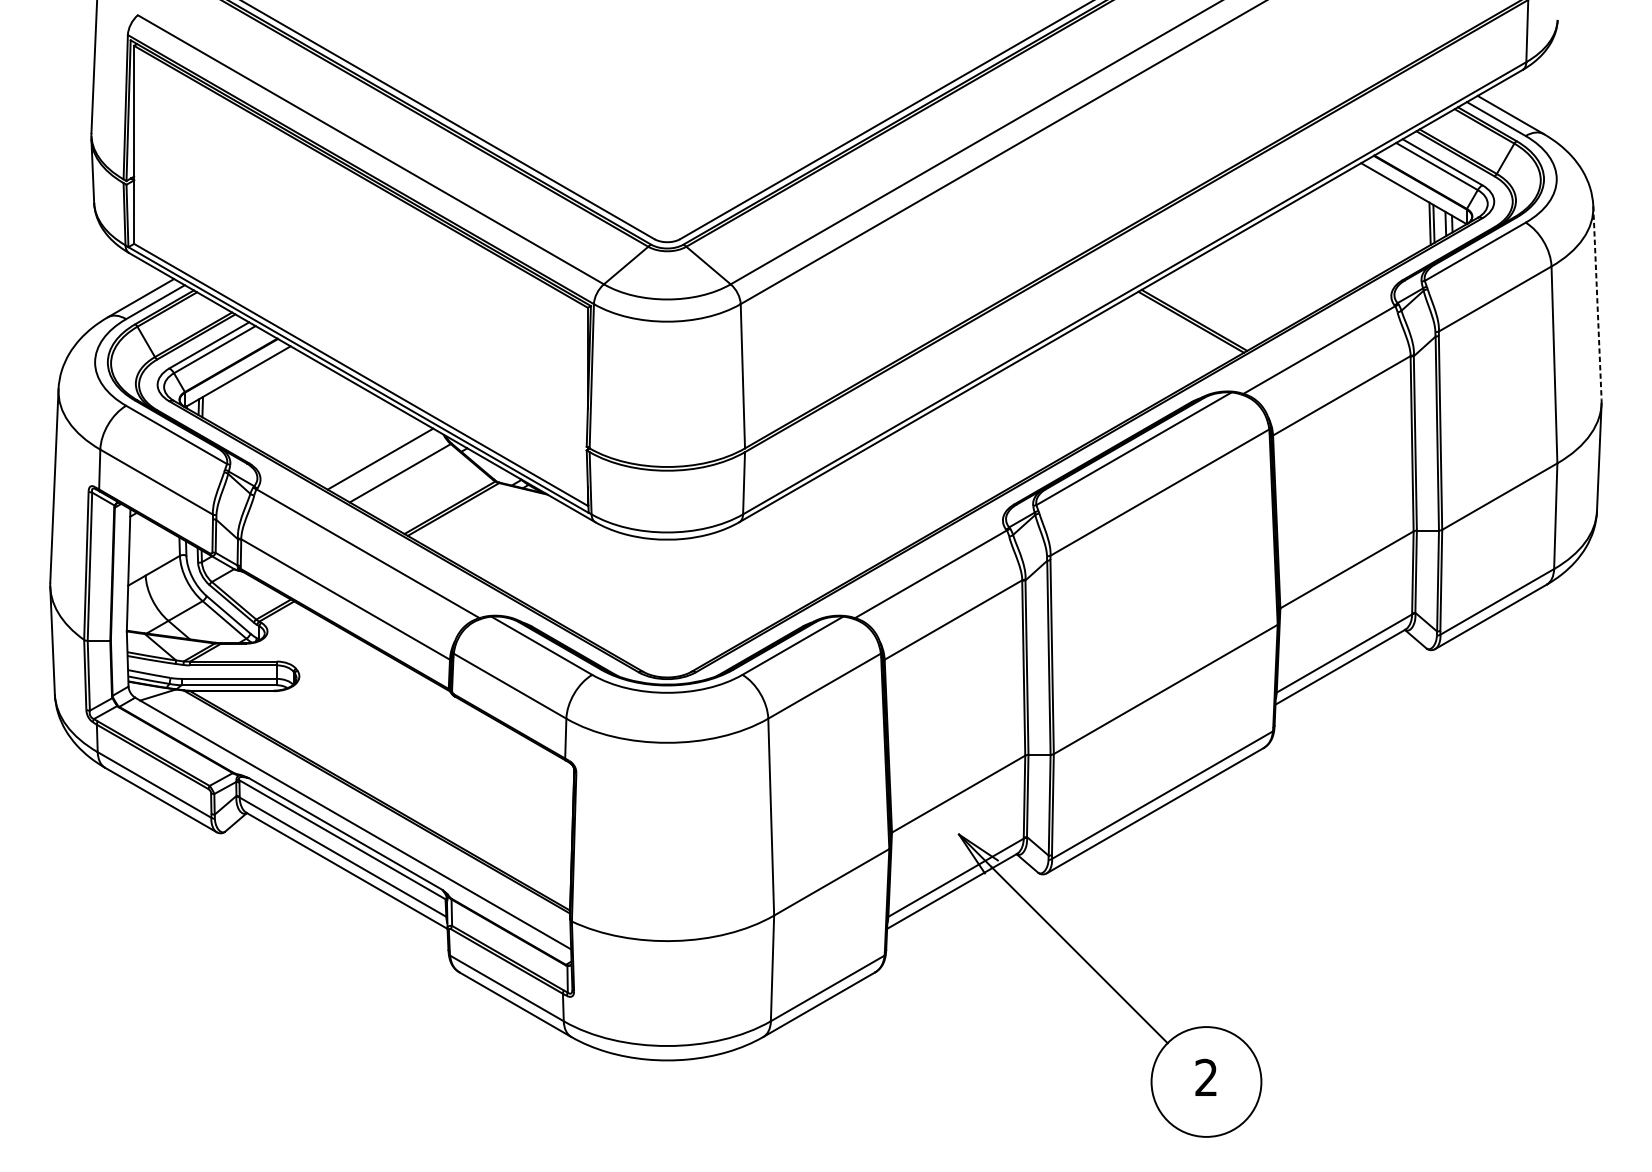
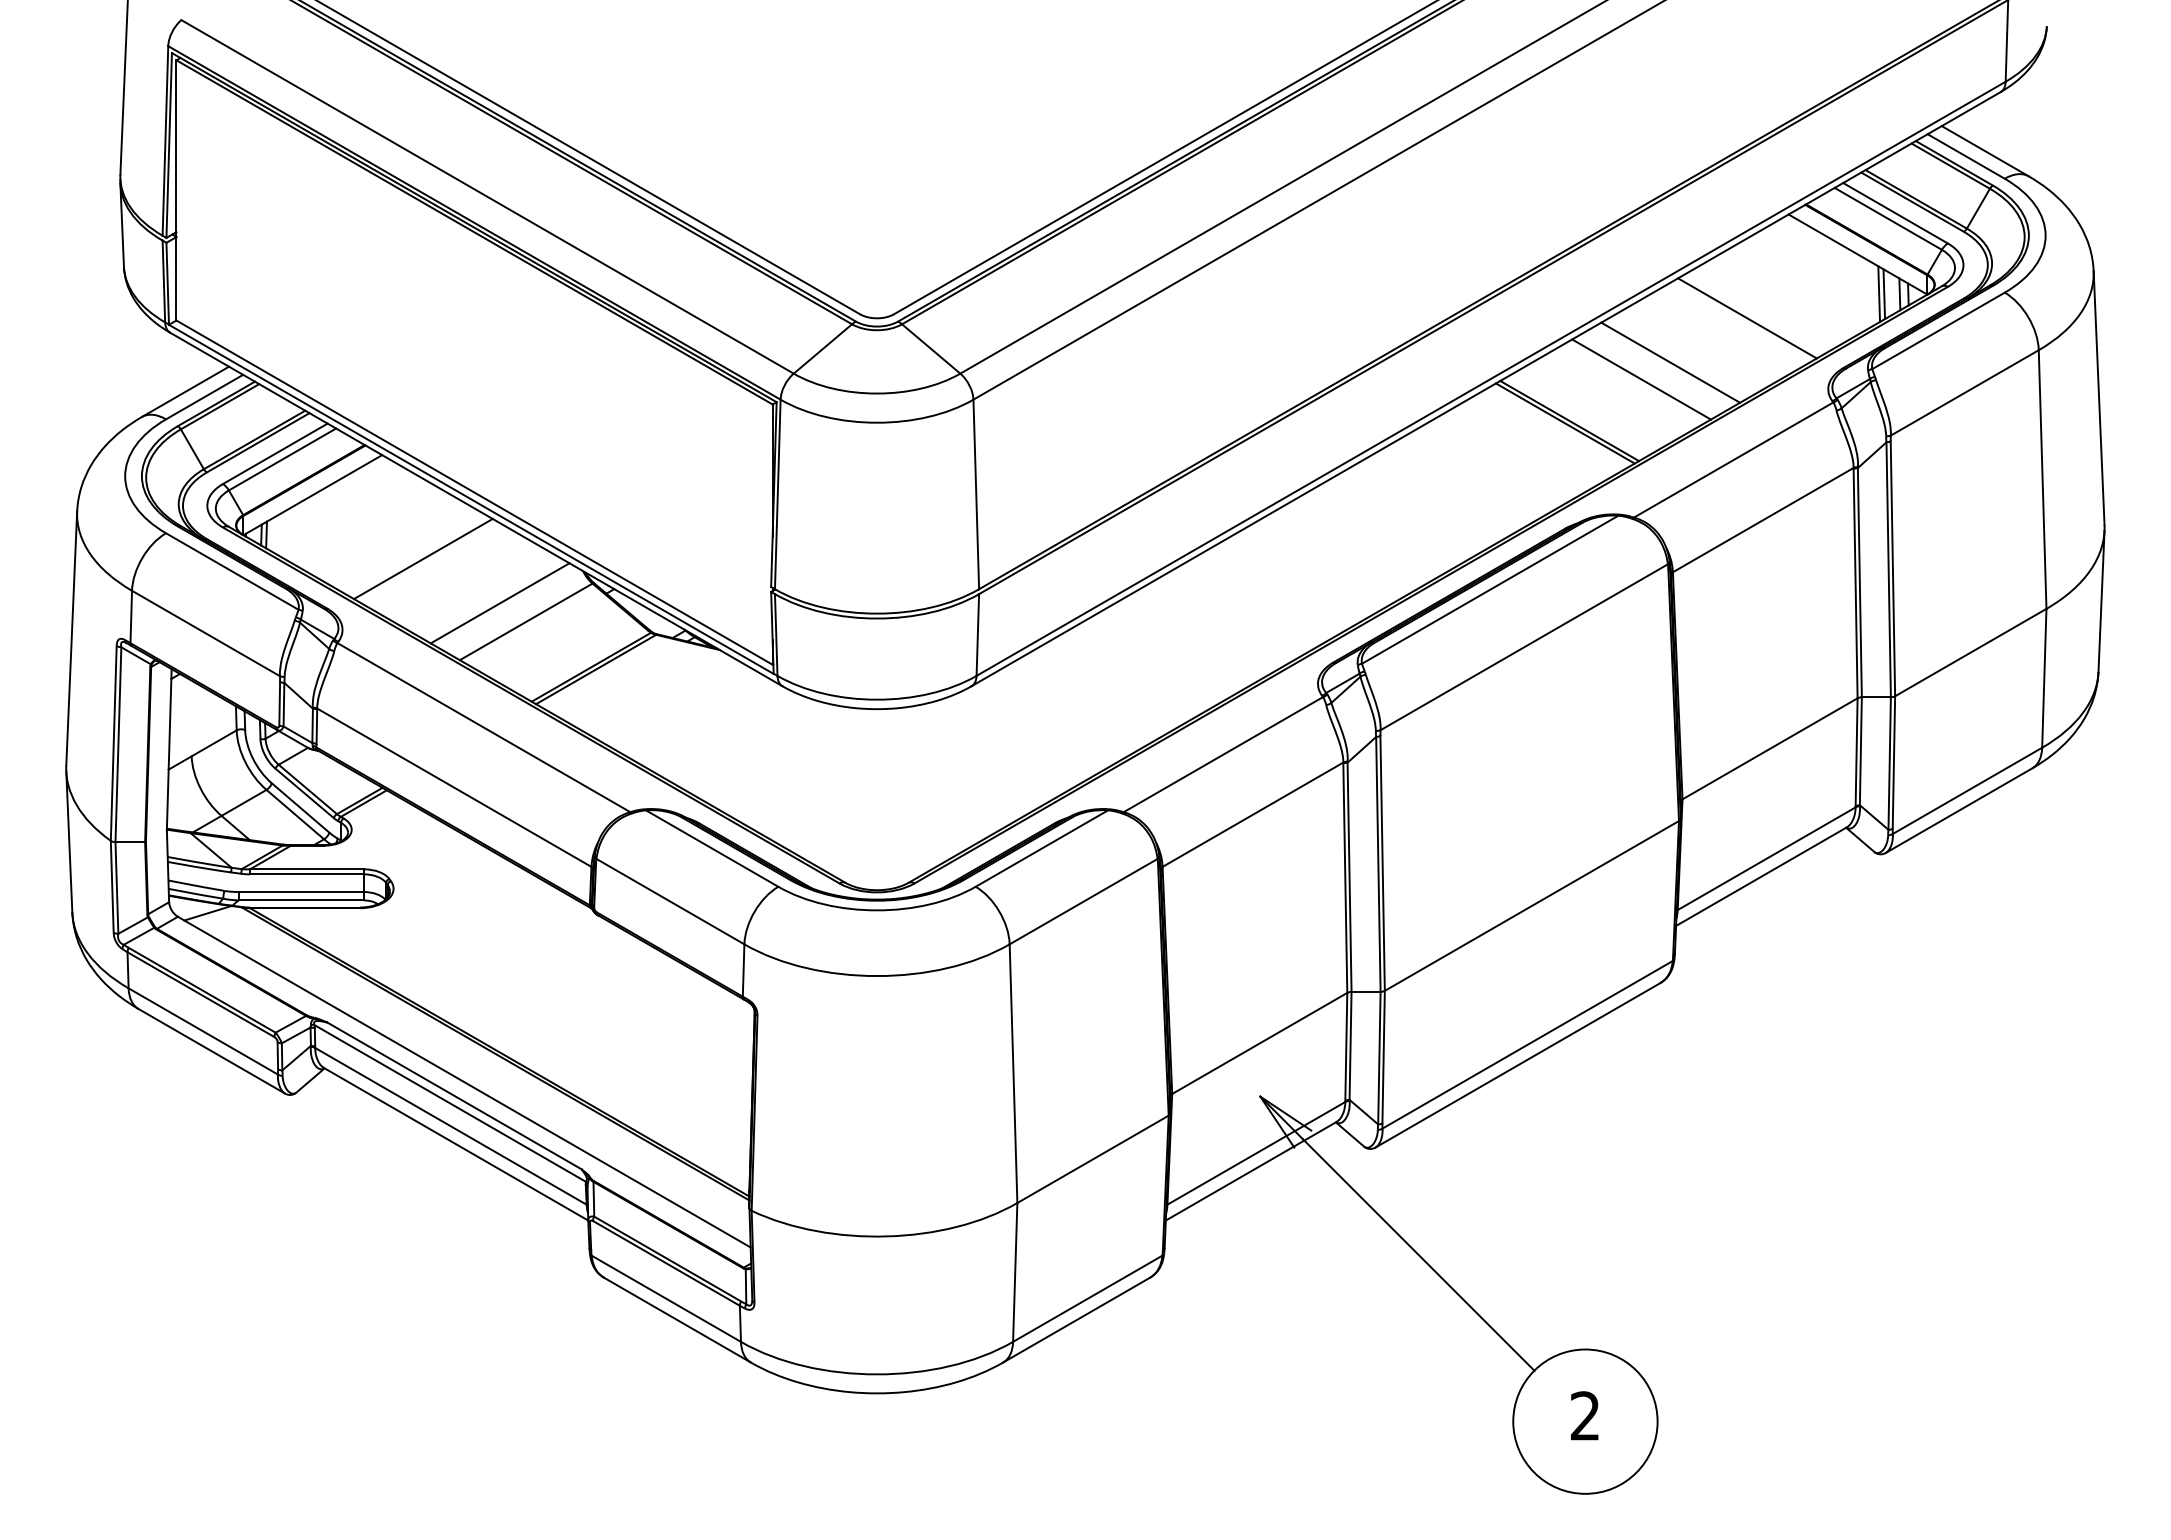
line: (1329, 242) -> (1747, 318), added
line: (1271, 275) -> (1670, 362), added
line: (1249, 288) -> (1641, 379), added
line: (1597, 303) -> (2099, 398), dashed -> solid
line: (321, 425) -> (422, 558), added

